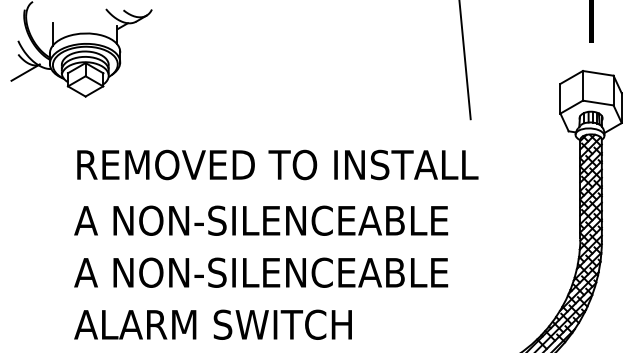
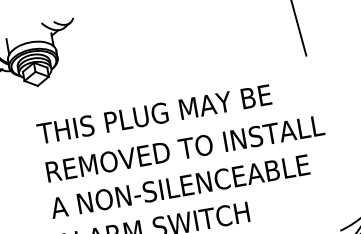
text: (275, 164) -> (177, 110), REMOVED TO INSTALL -> THIS PLUG MAY BE
text: (276, 220) -> (184, 148), A NON-SILENCEABLE -> REMOVED TO INSTALL

